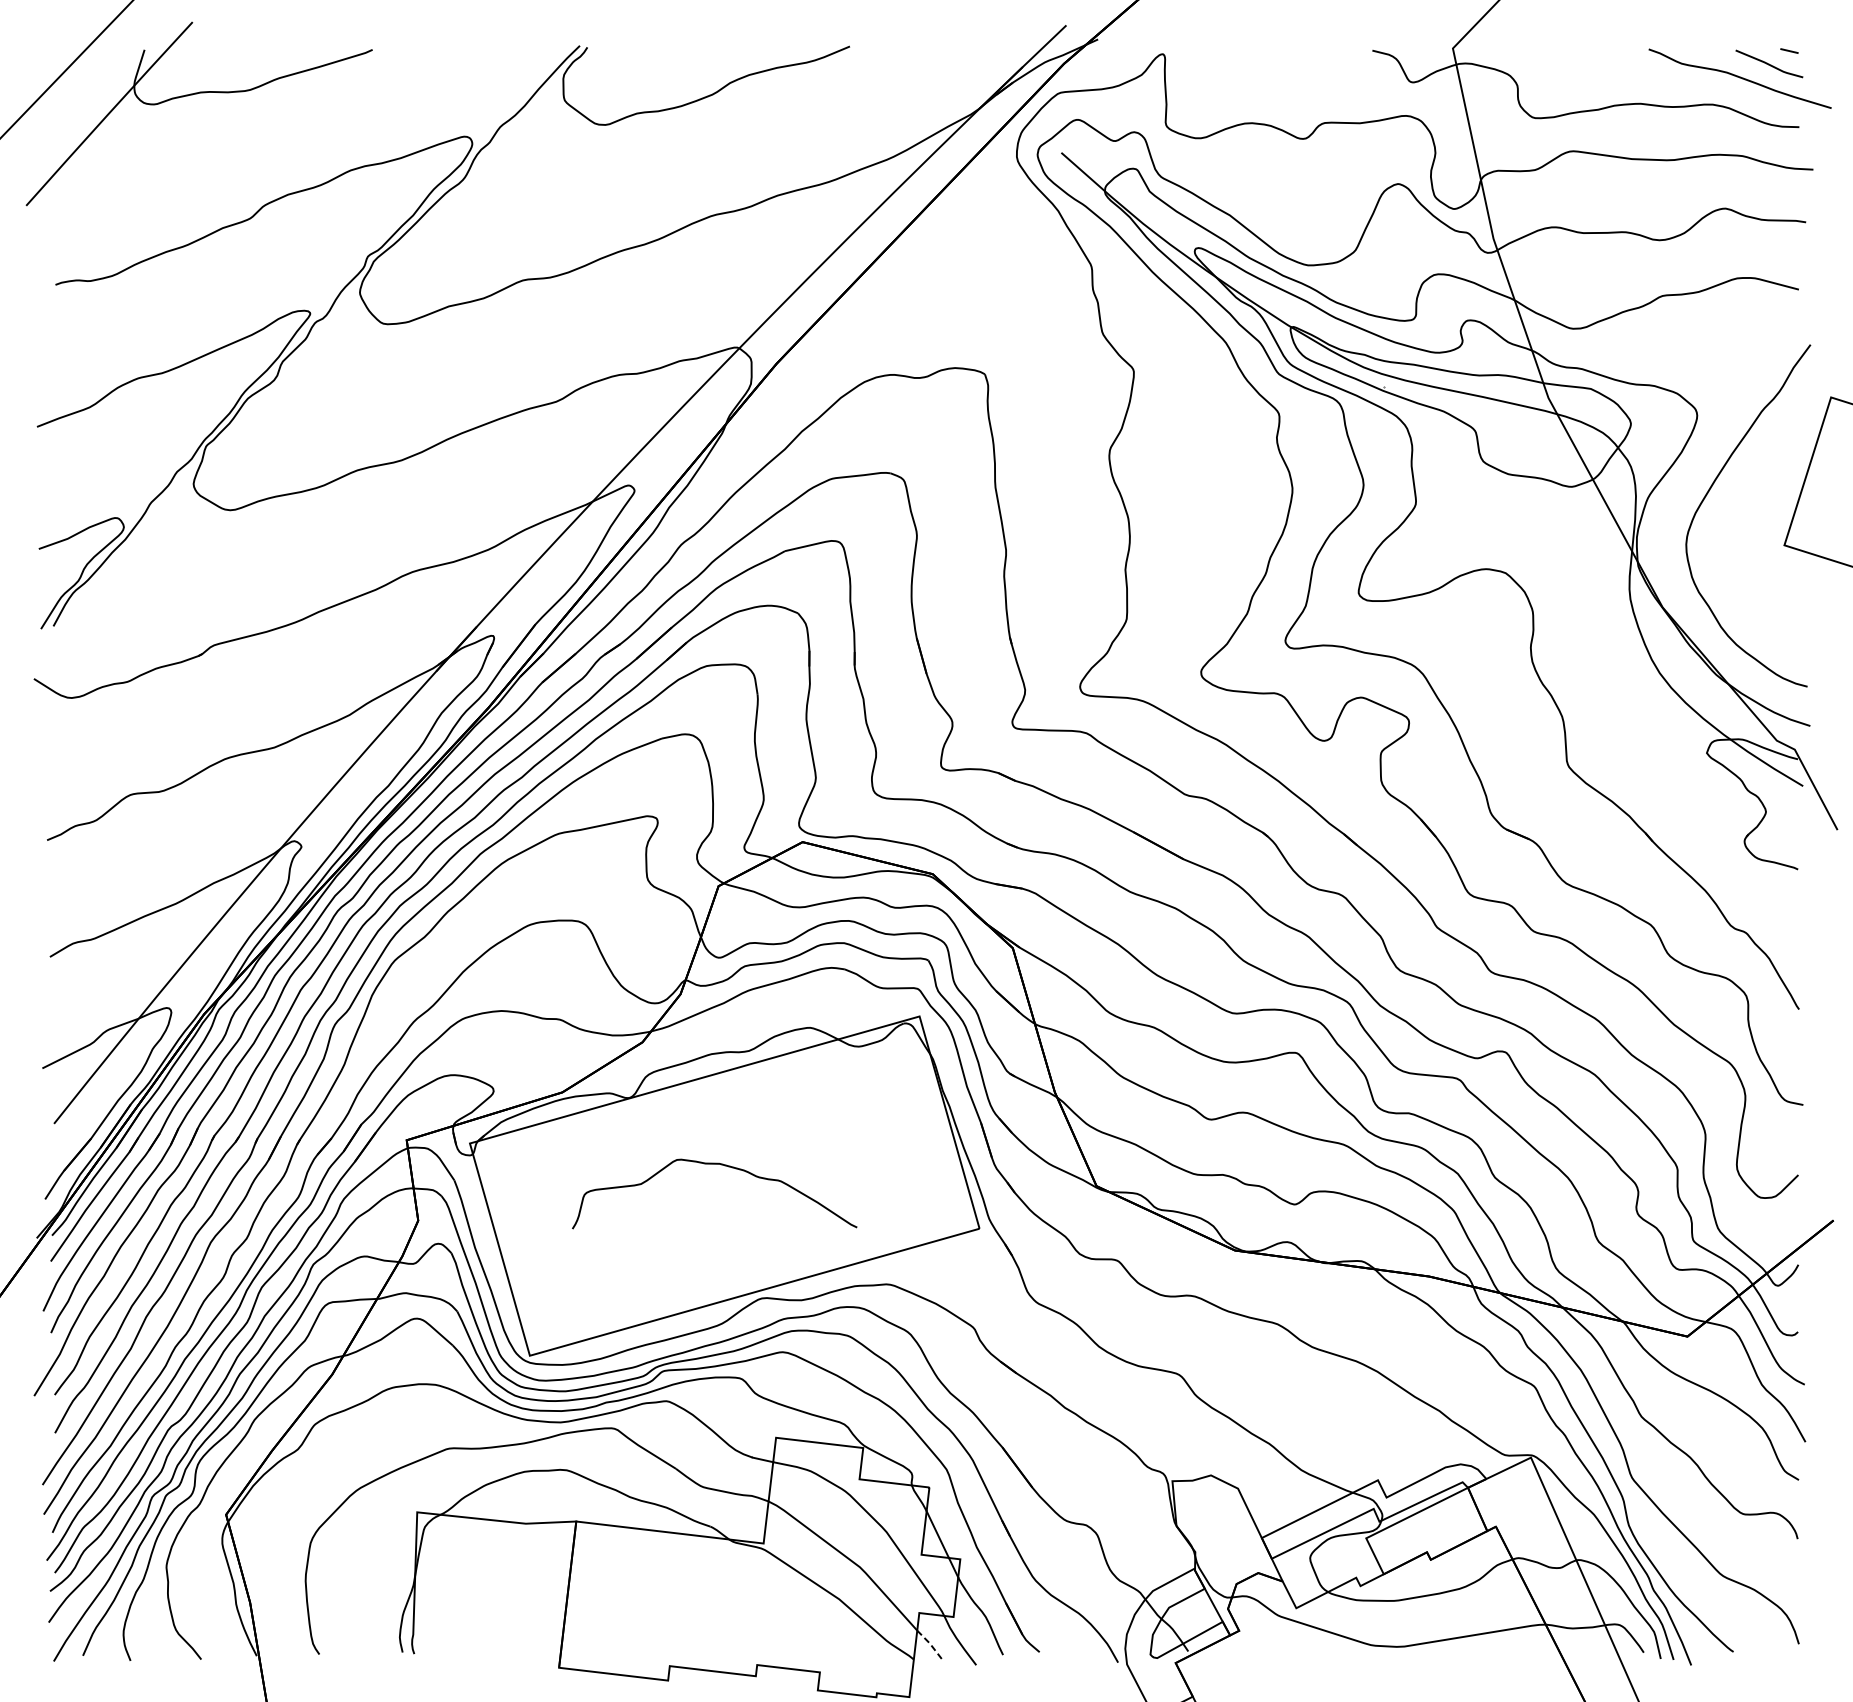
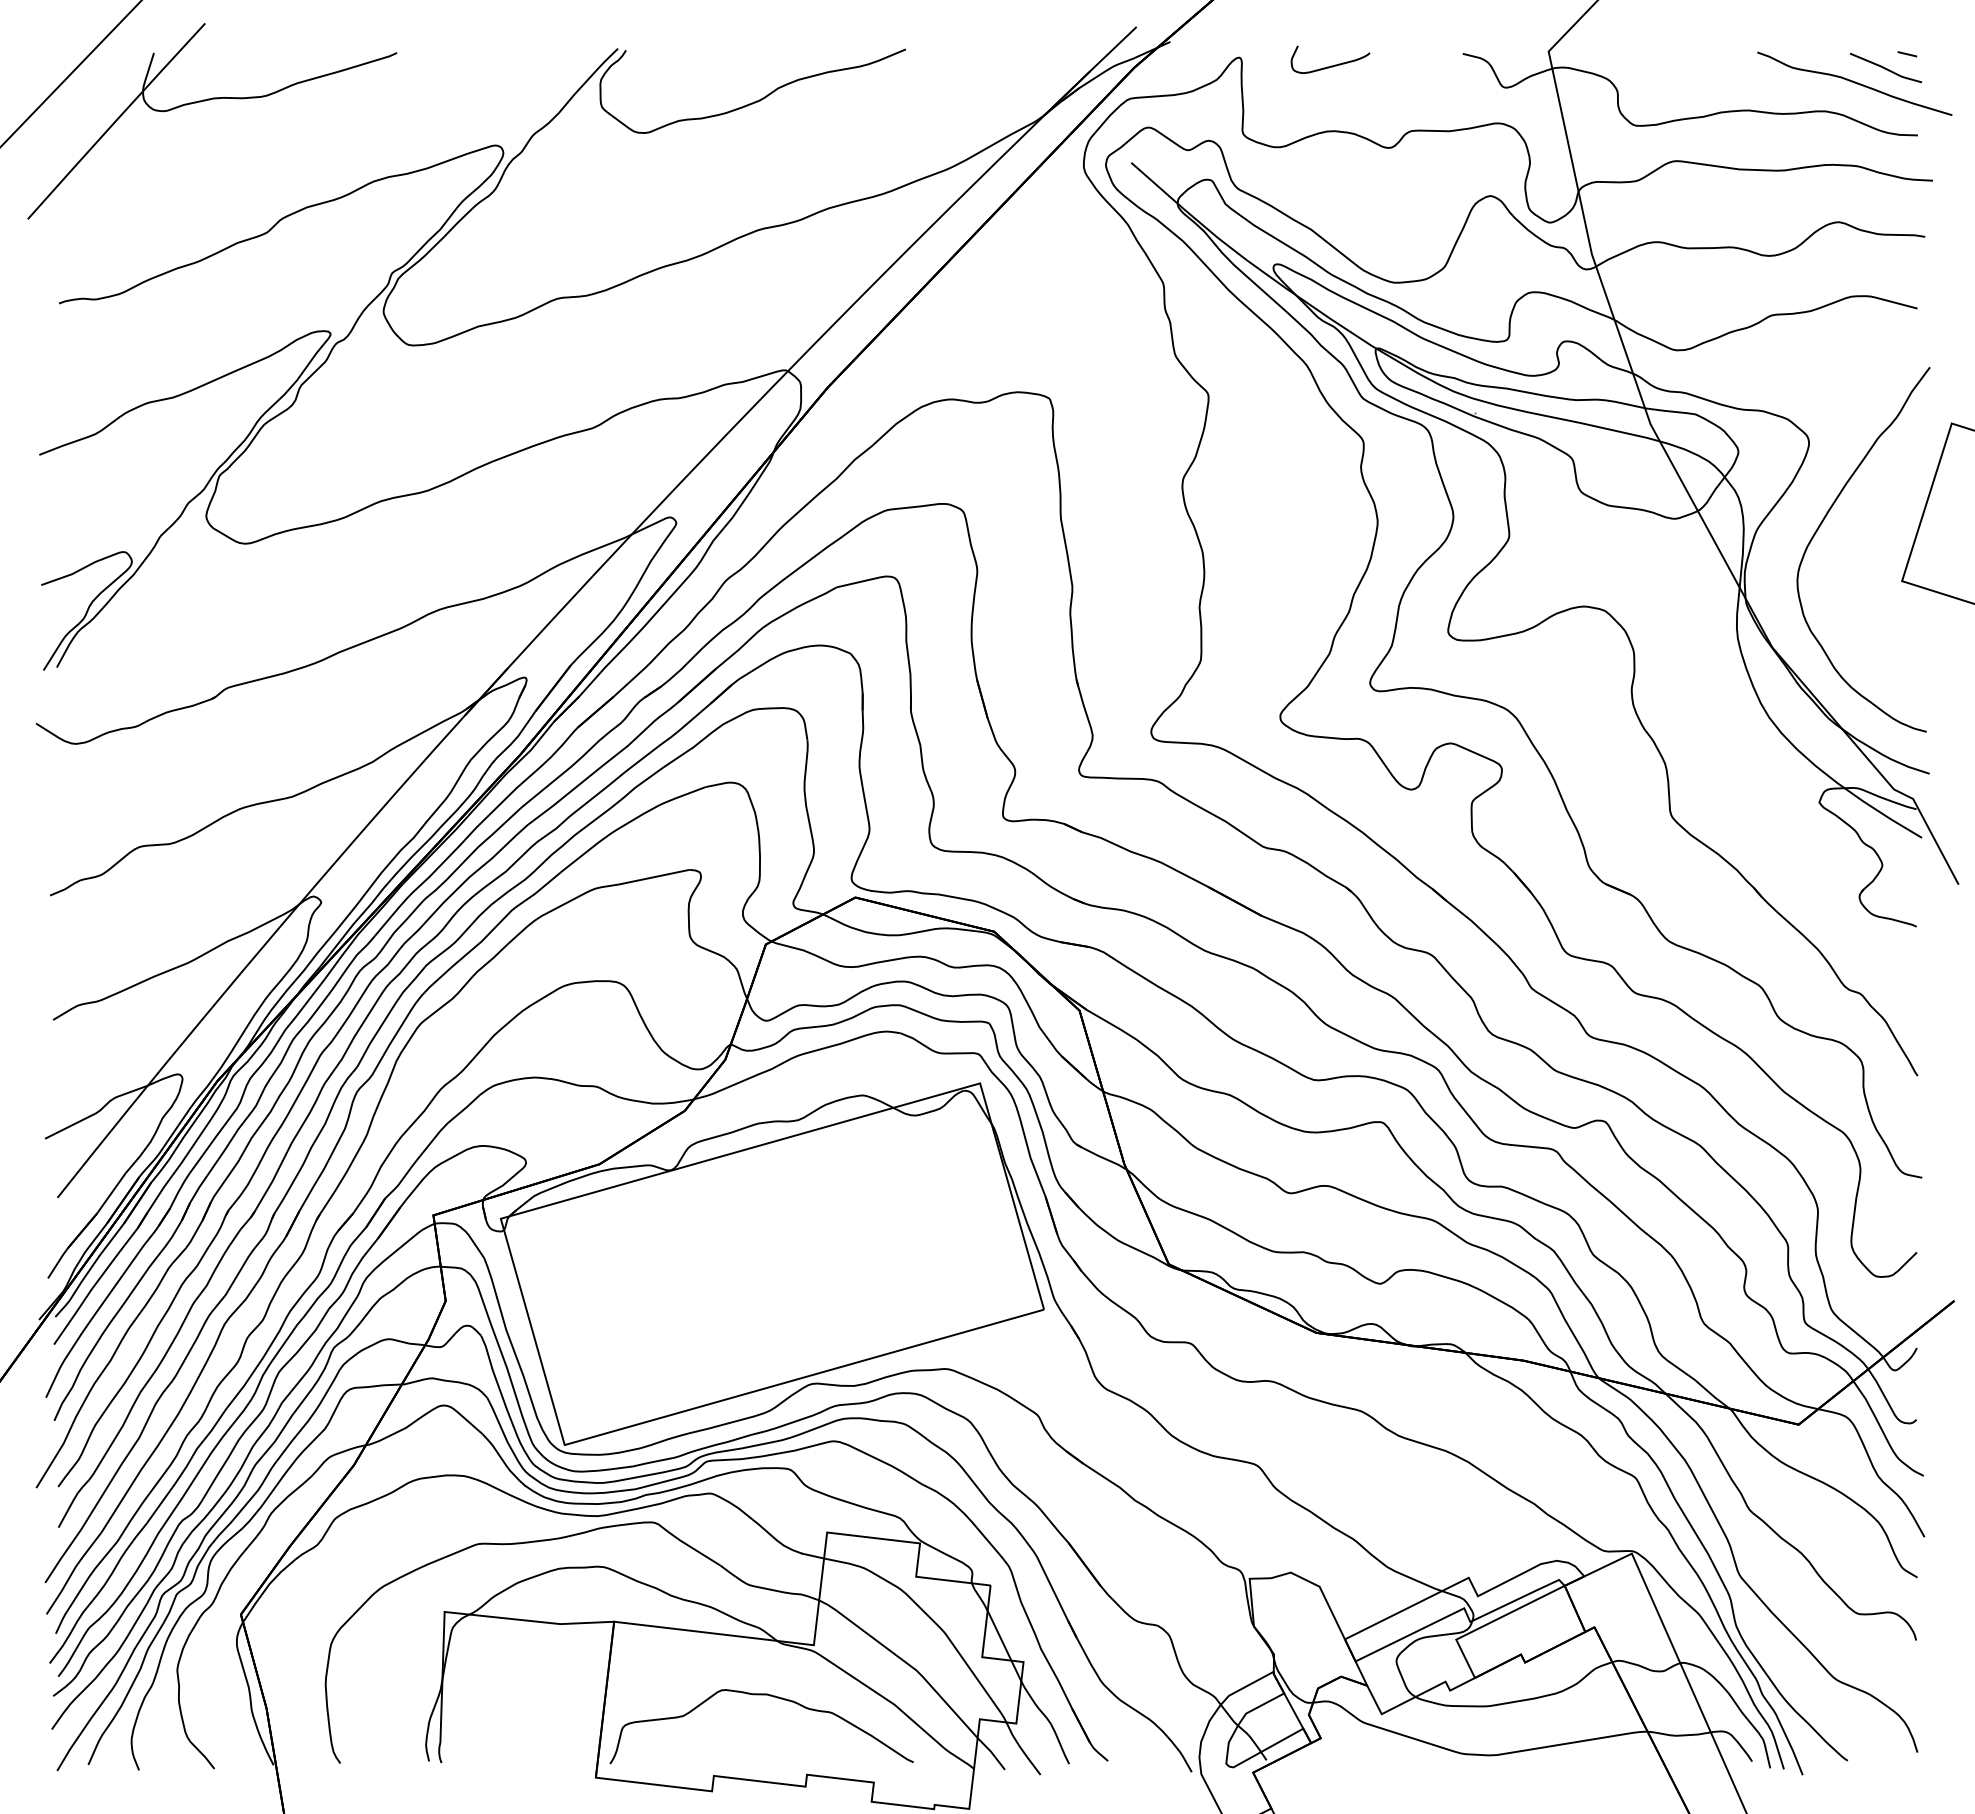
curve: (1249, 61) -> (1331, 65), added
curve: (714, 1164) -> (761, 1695), moved
line: (930, 1644) -> (991, 1752), dashed -> solid

